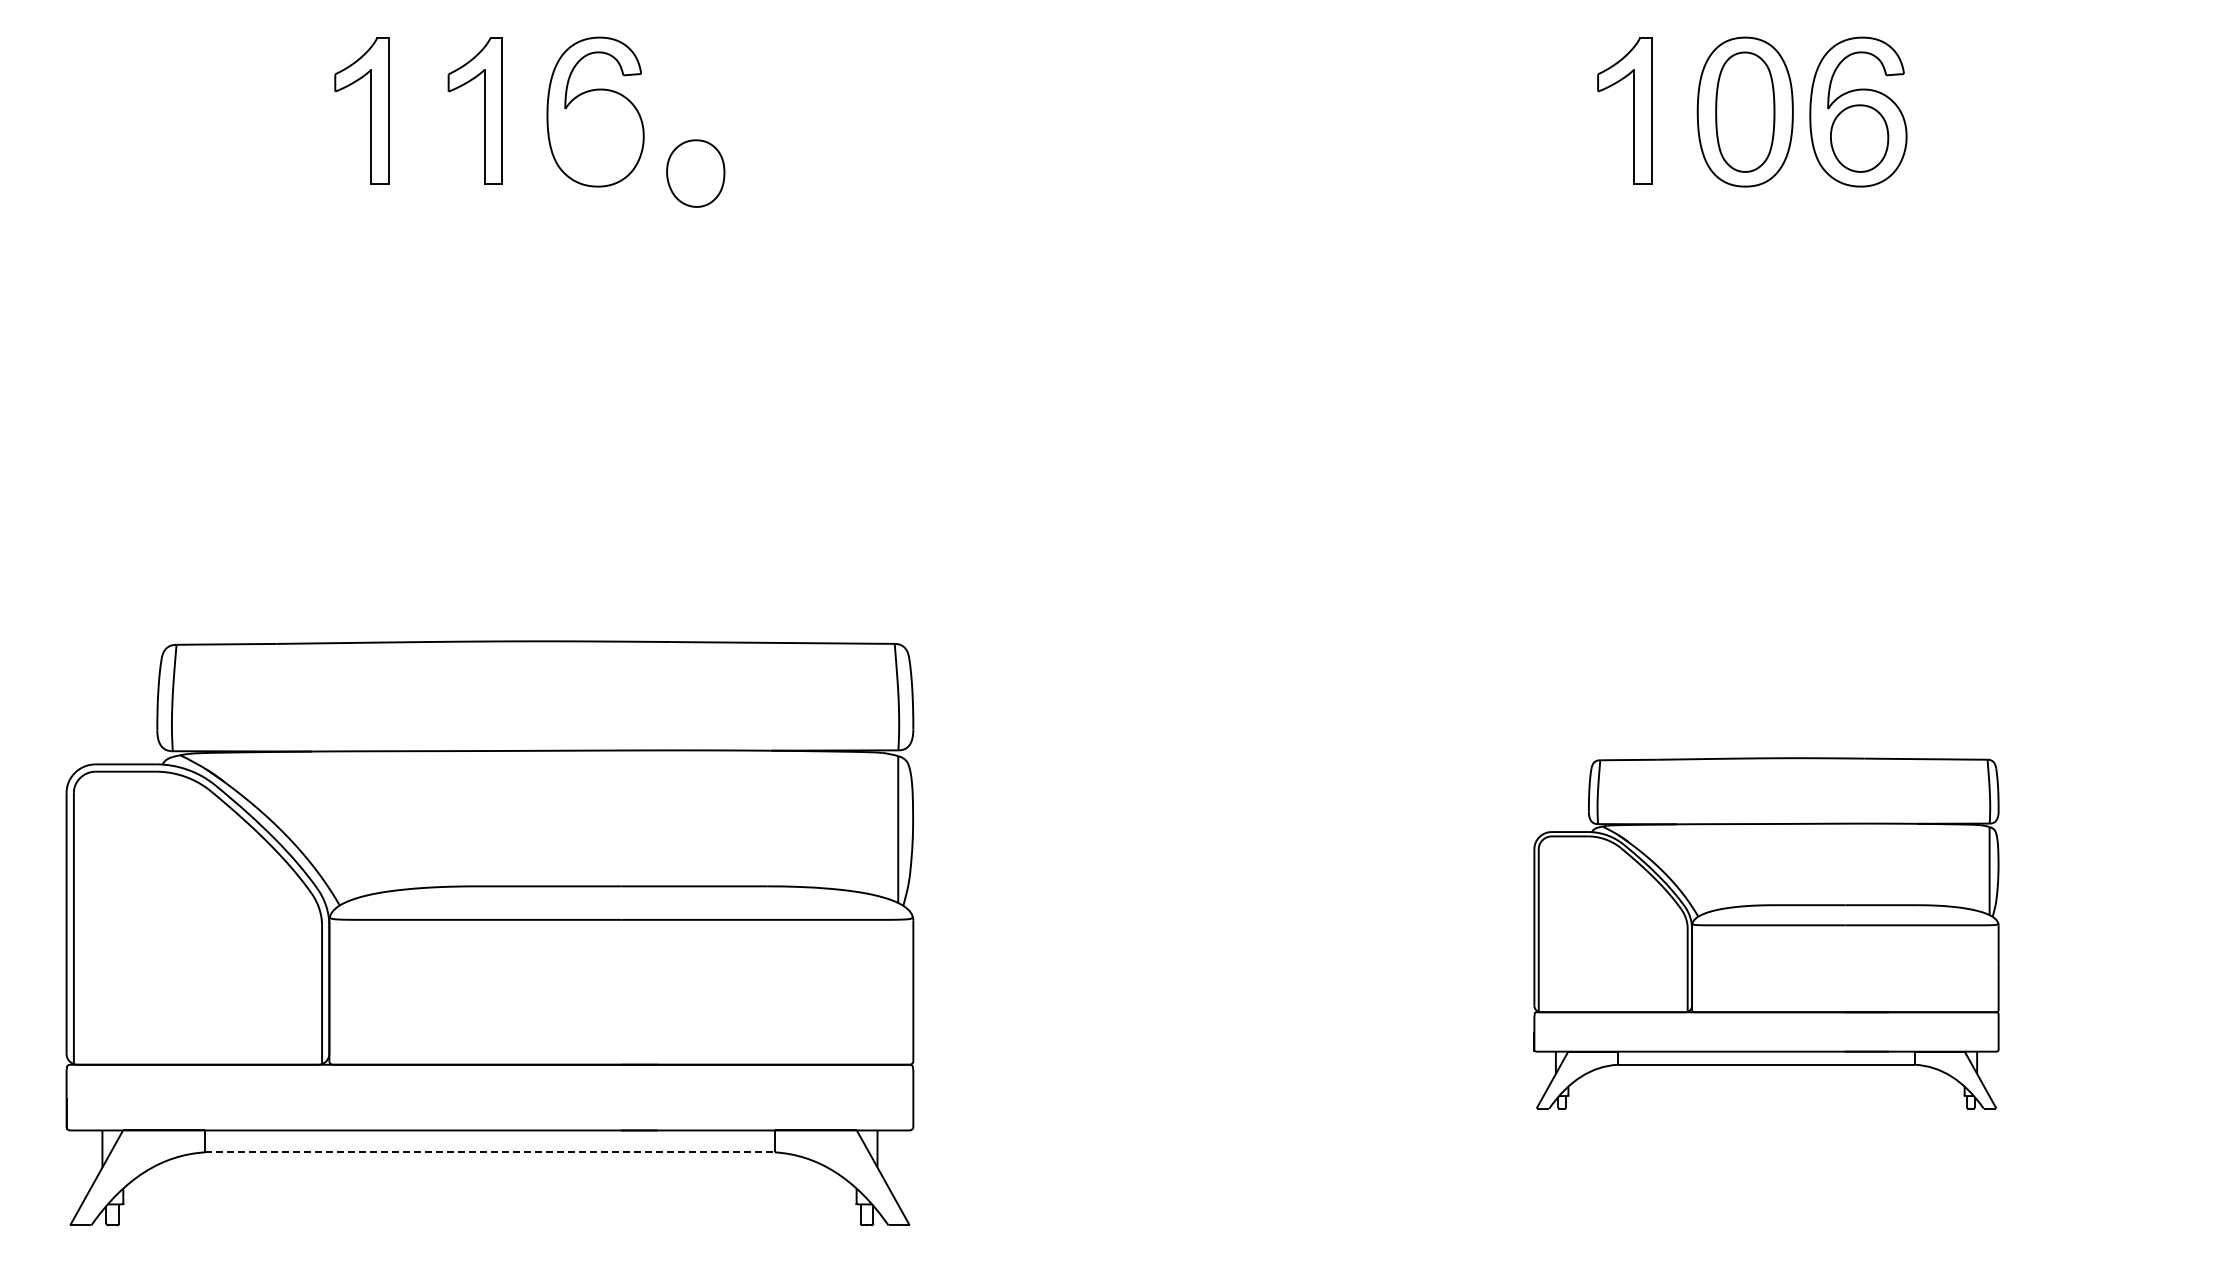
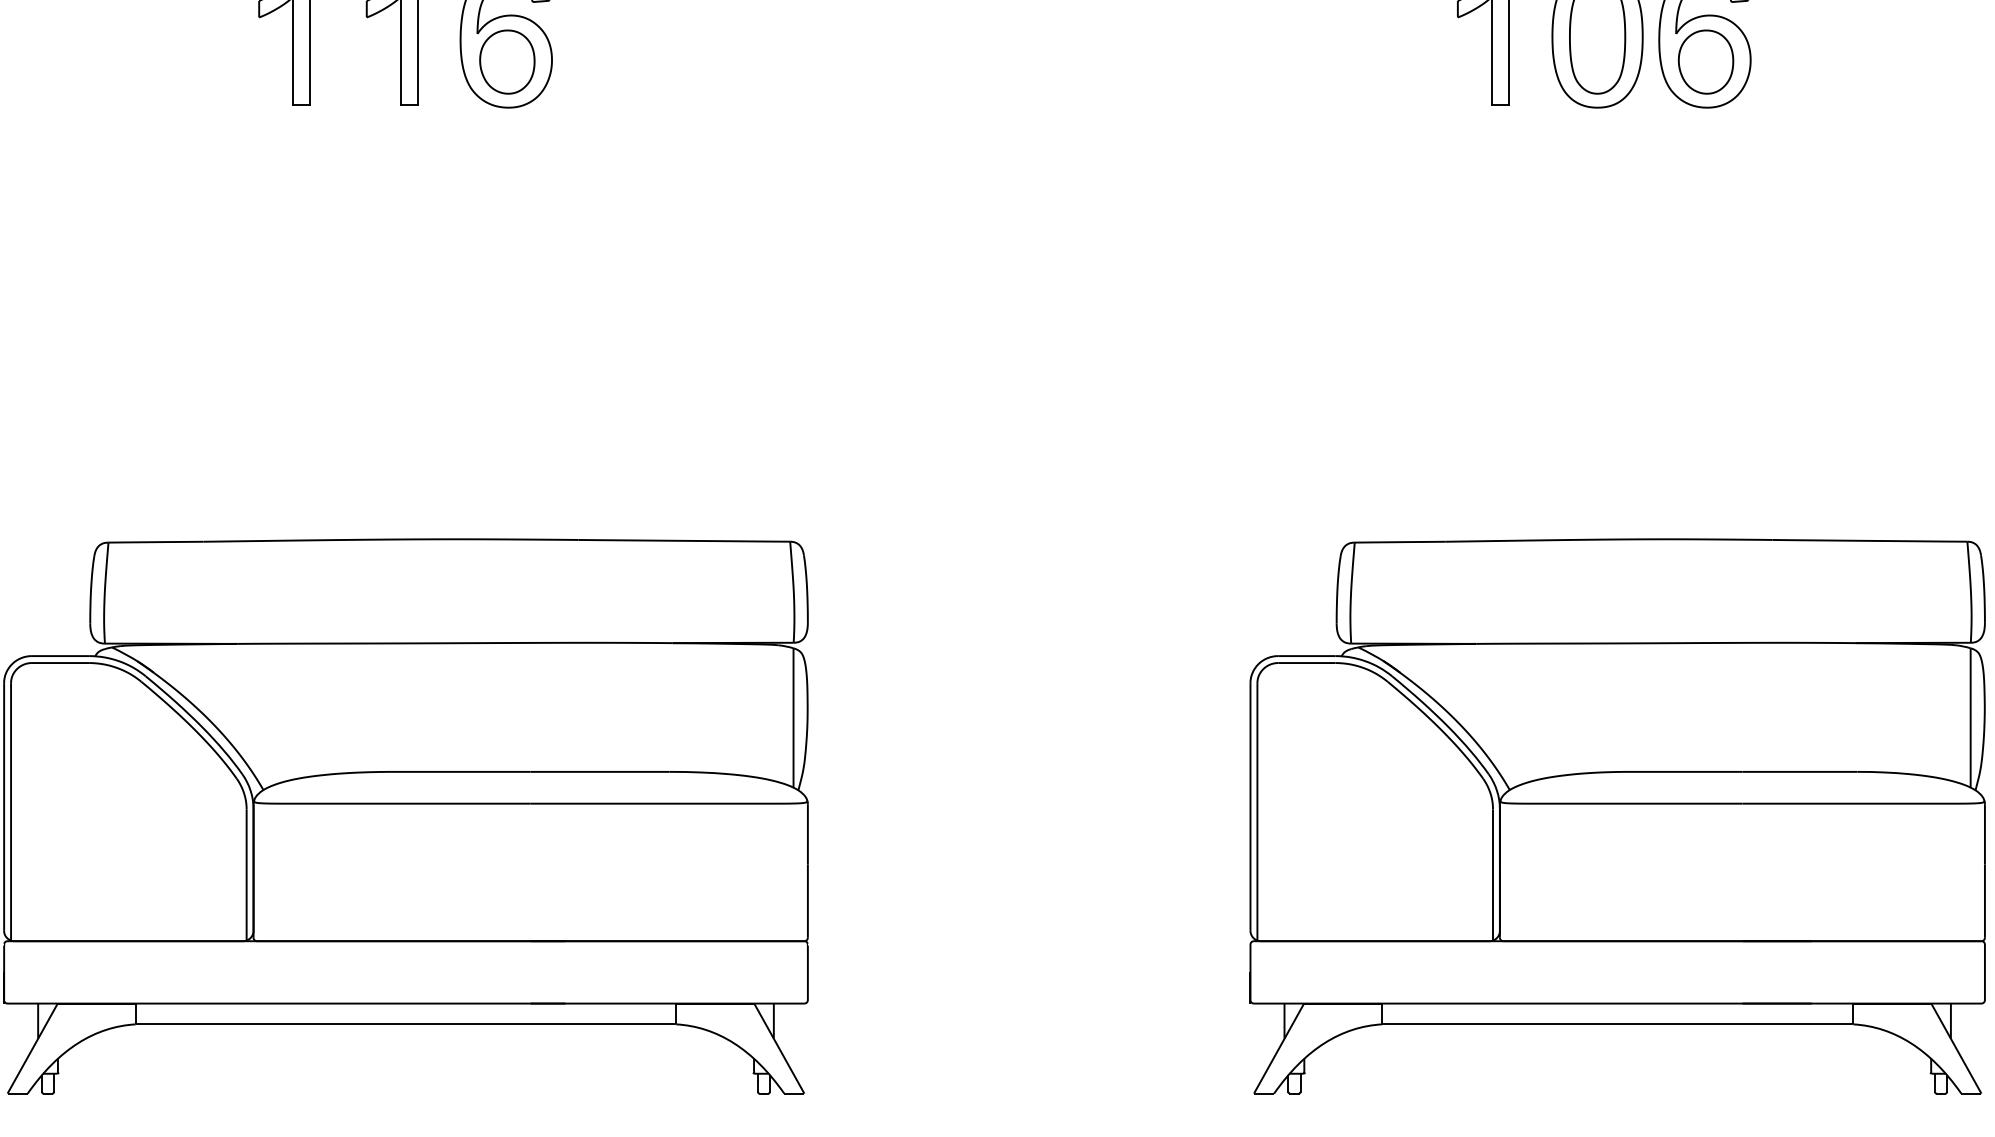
part: (695, 173) -> (507, 62), moved
part: (1766, 933) -> (1617, 816), size x1.67
line: (489, 1152) -> (405, 1024), dashed -> solid

